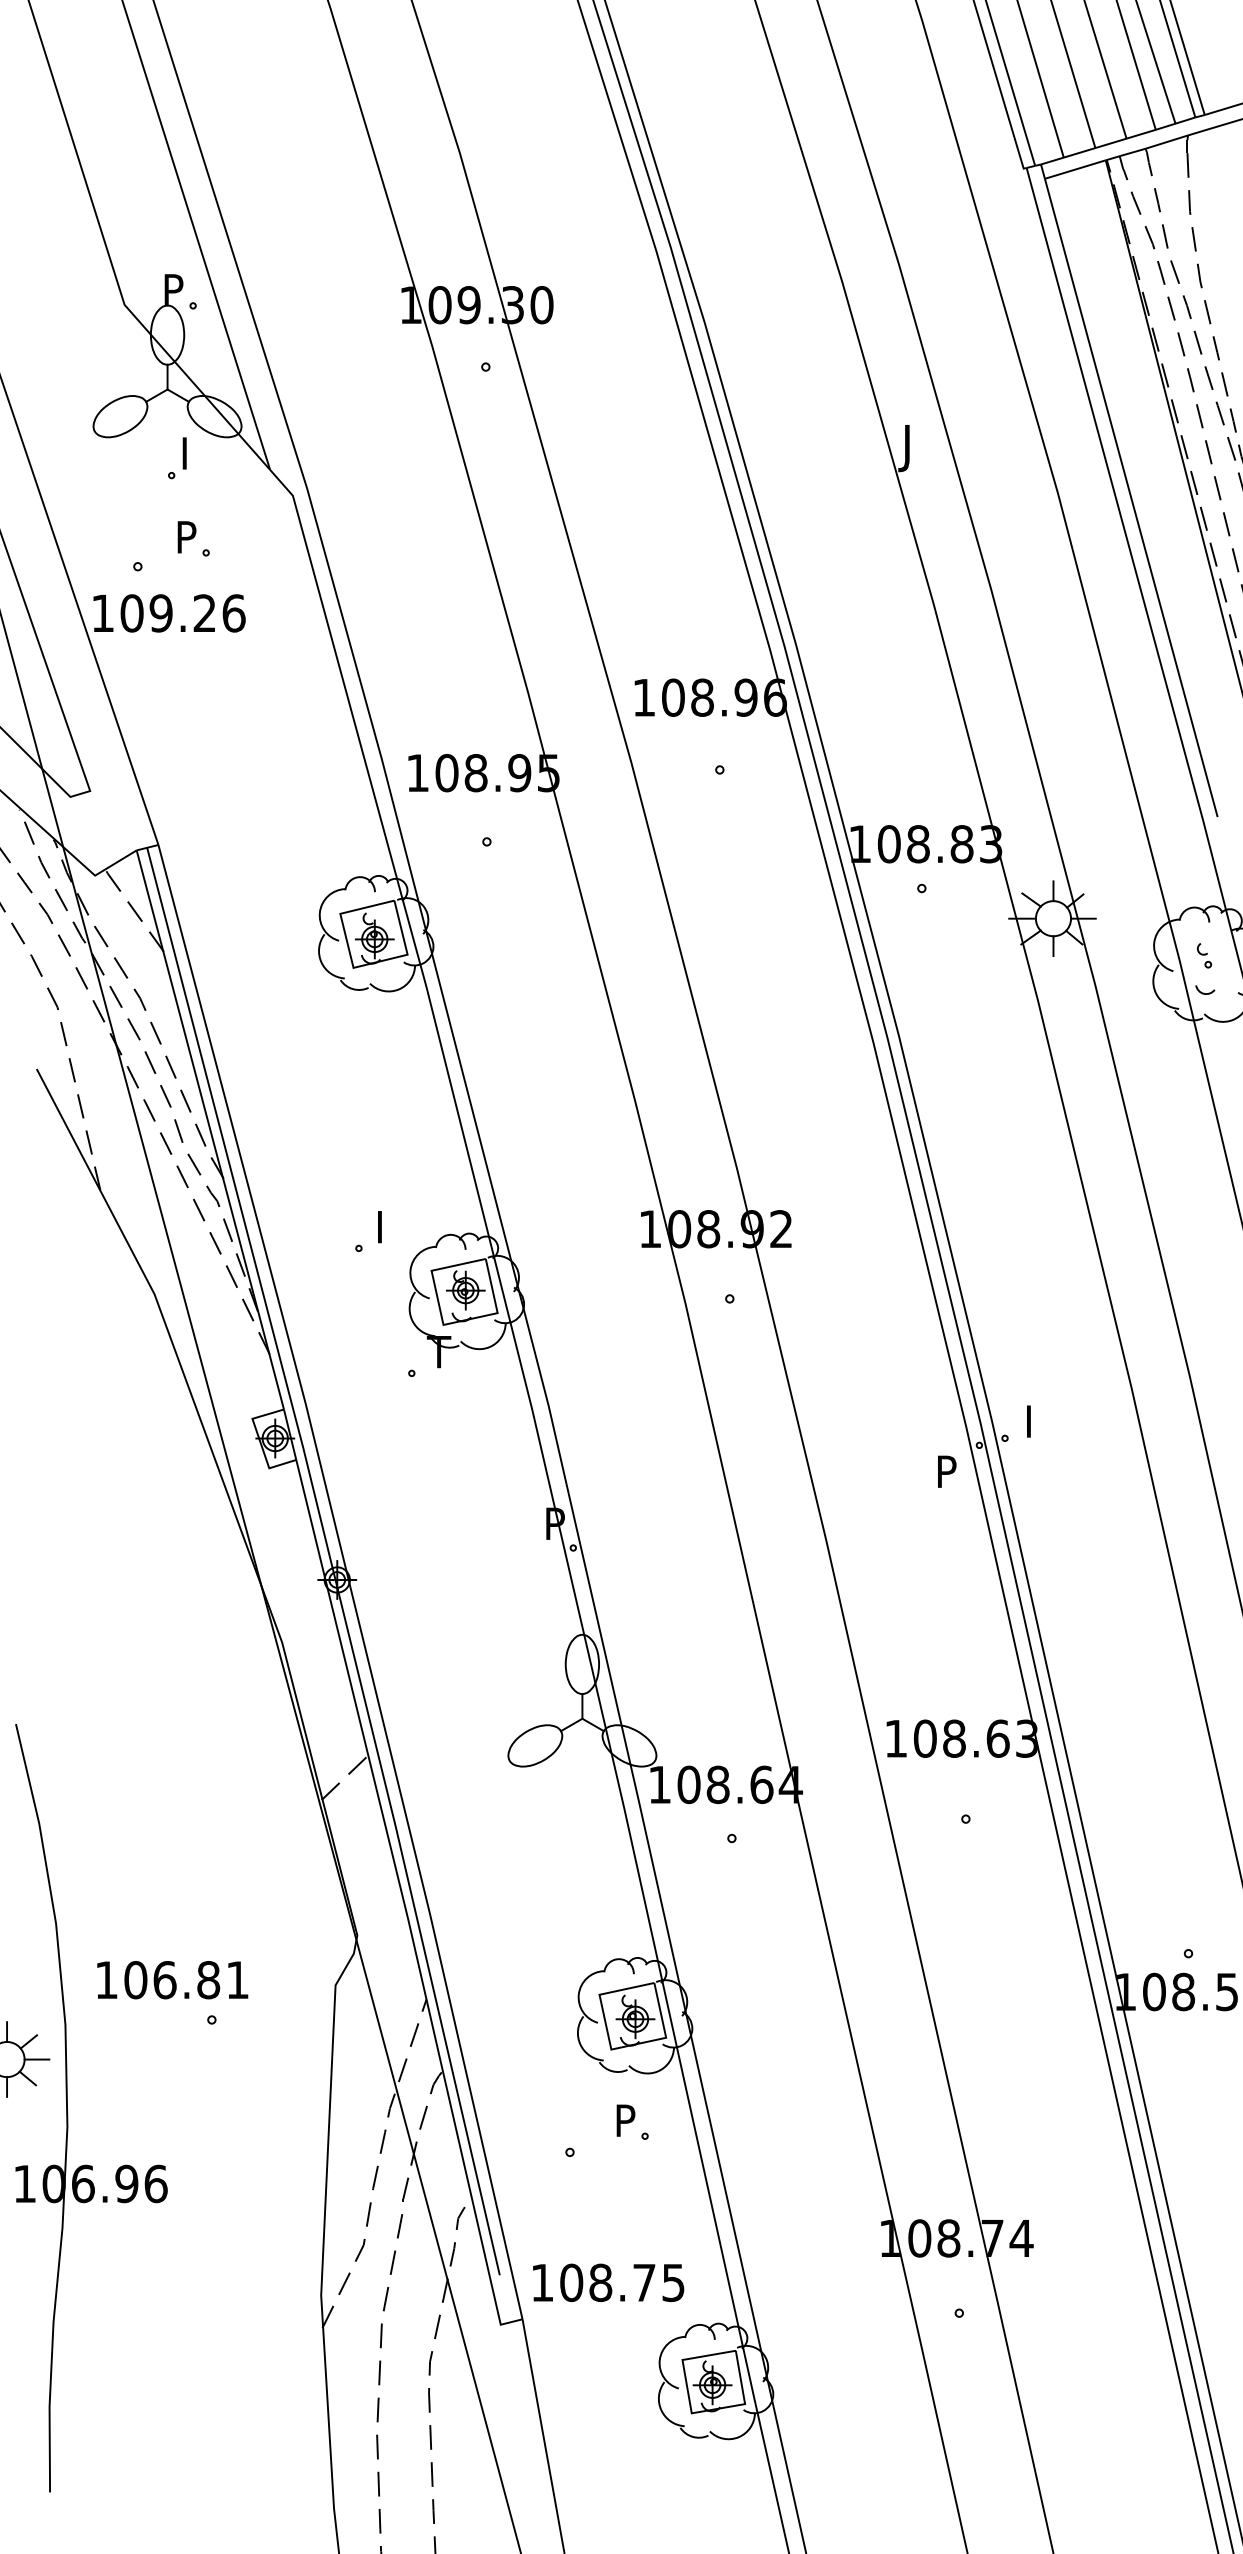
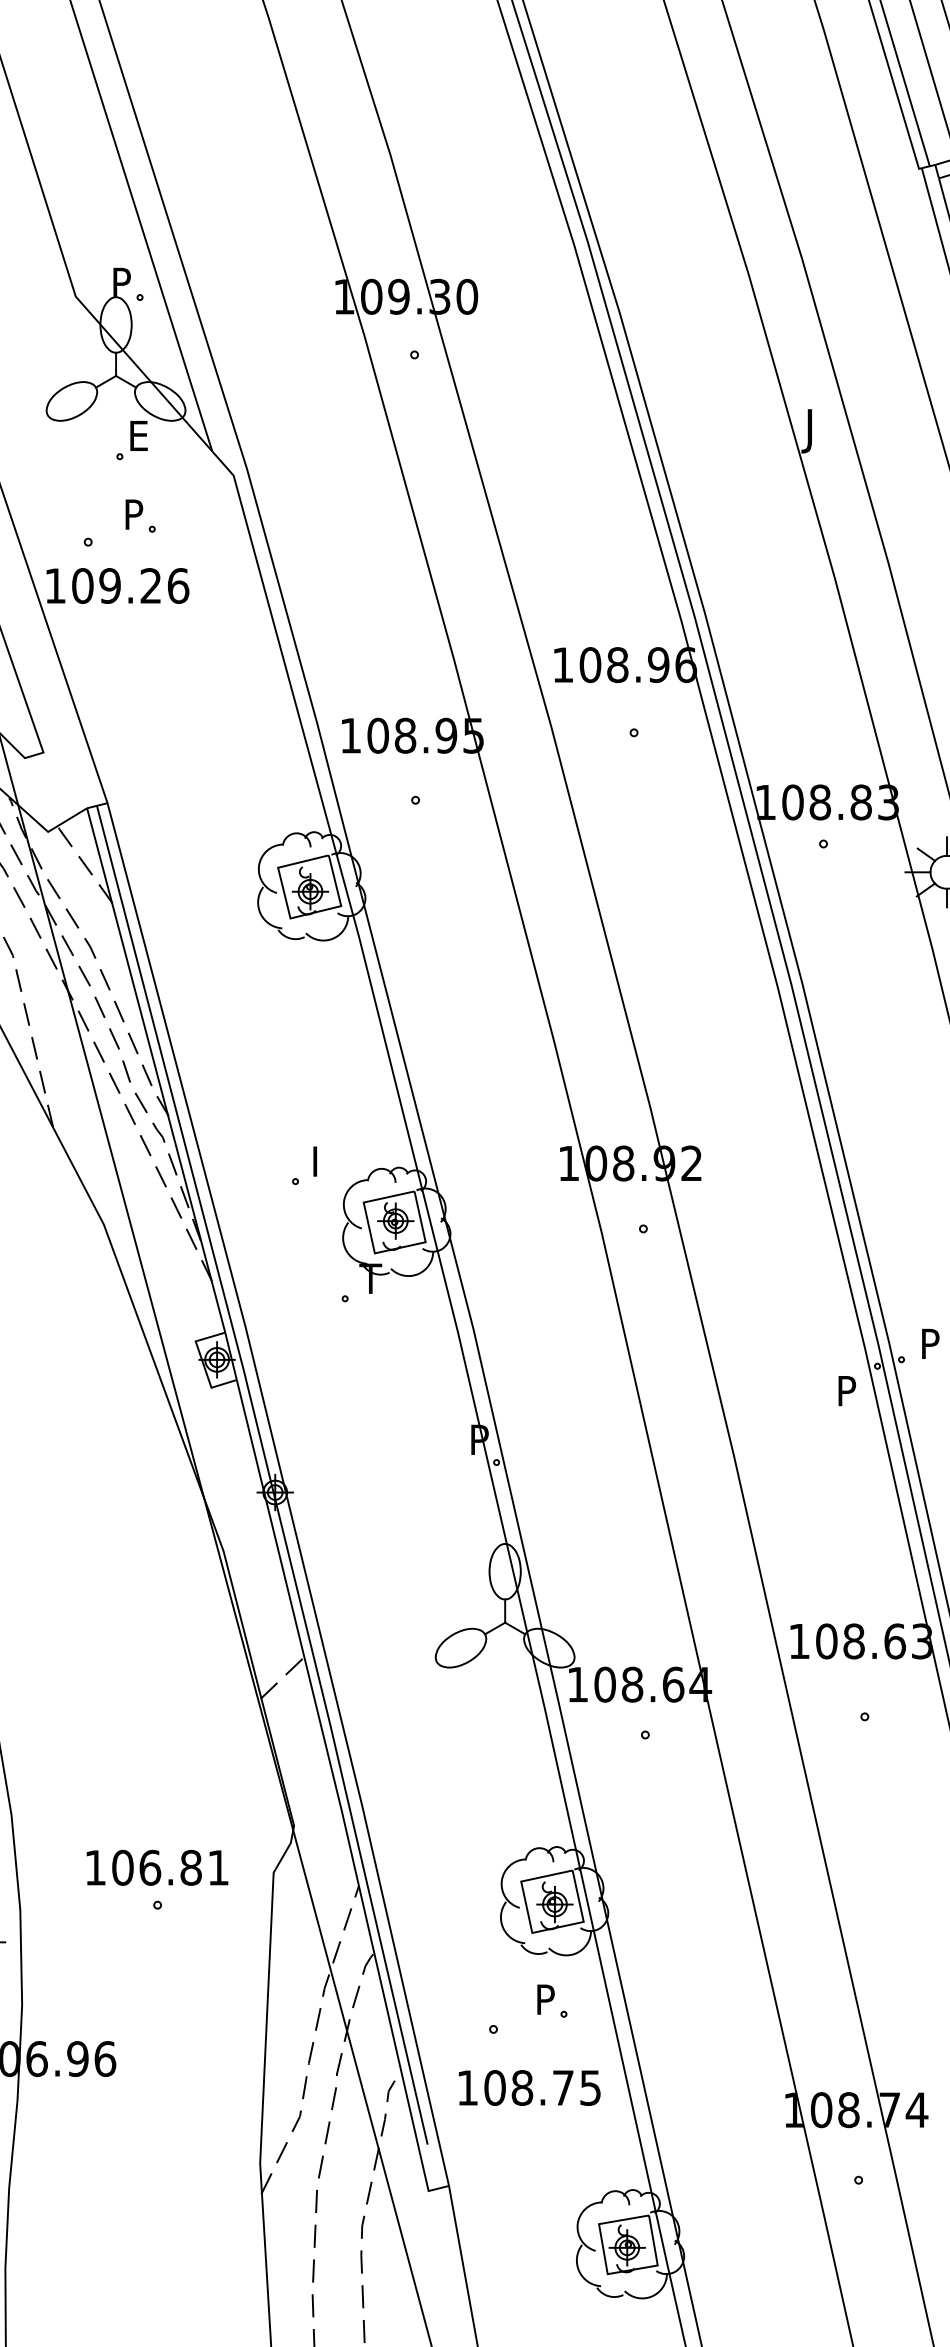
text: (193, 453) -> (140, 436), I -> E
text: (1037, 1414) -> (931, 1337), I -> P
text: (172, 1980) -> (157, 1868), moved
text: (608, 2282) -> (529, 2087), moved

